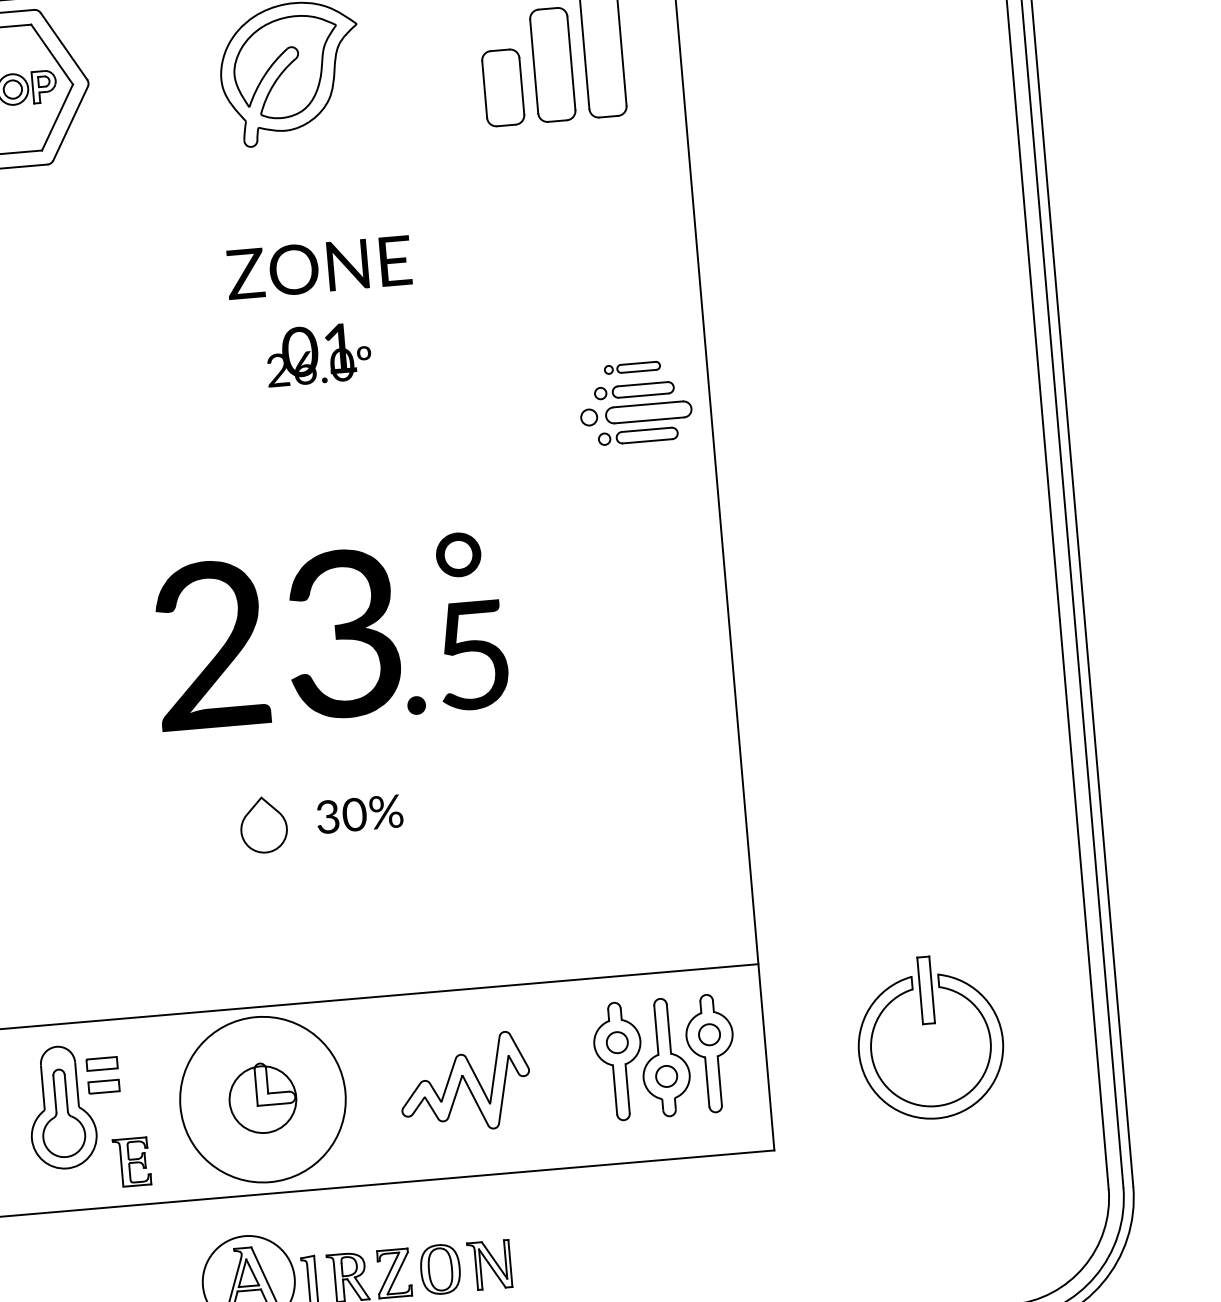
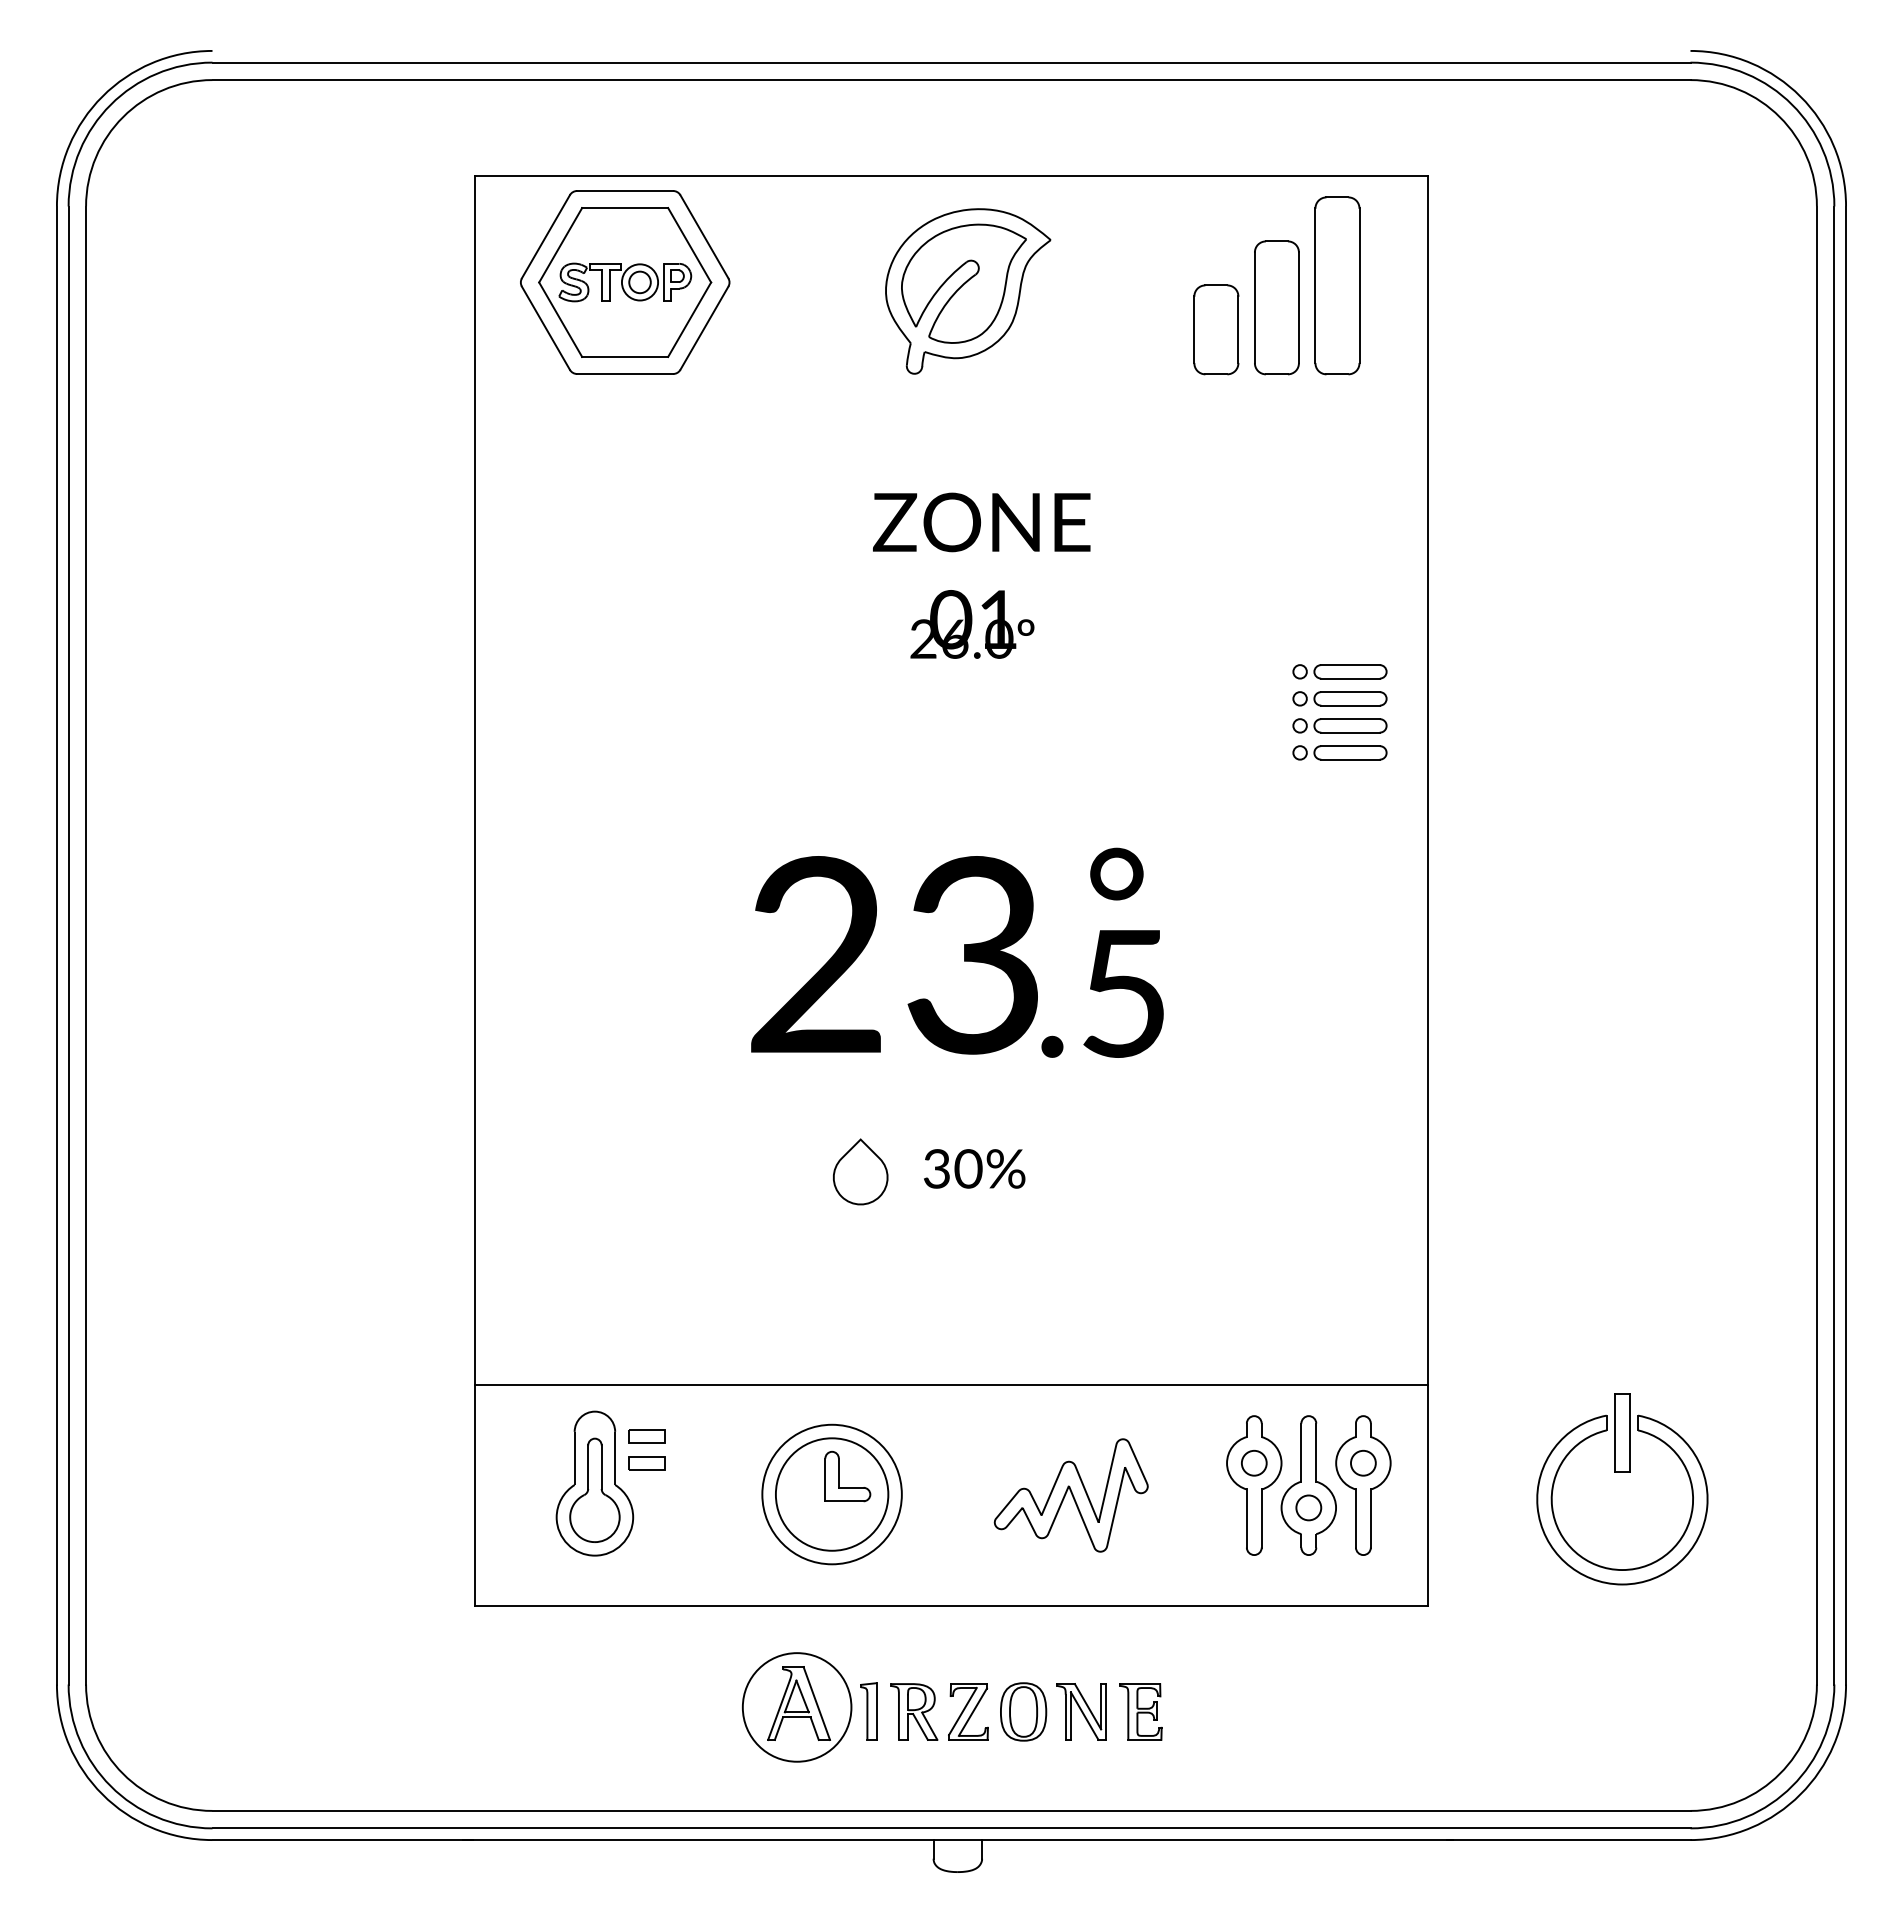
part: (632, 367) -> (1339, 671), size x1.43
part: (635, 413) -> (1339, 725), size x0.71
circle: (262, 1099) -> (831, 1494), size x0.71
circle: (262, 1099) -> (831, 1494), size x1.43
part: (131, 1161) -> (1140, 1711), moved

